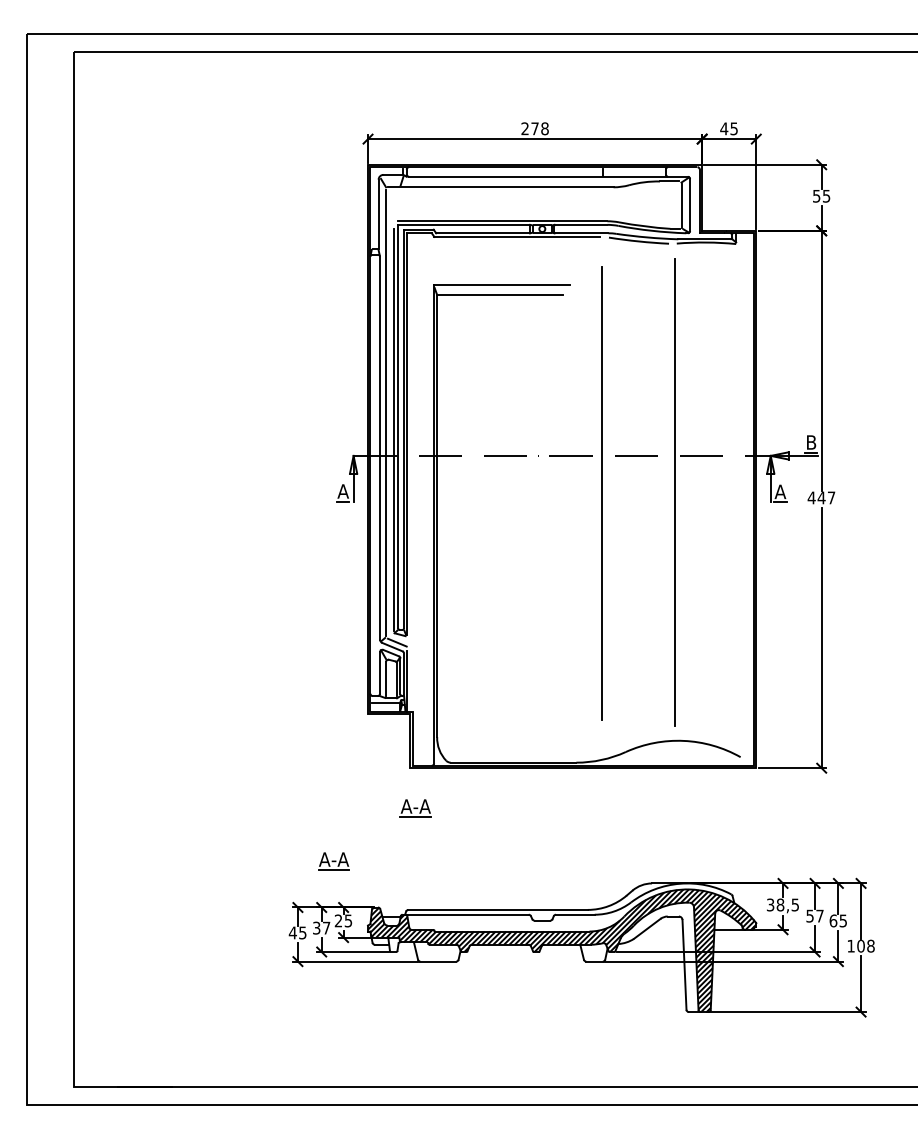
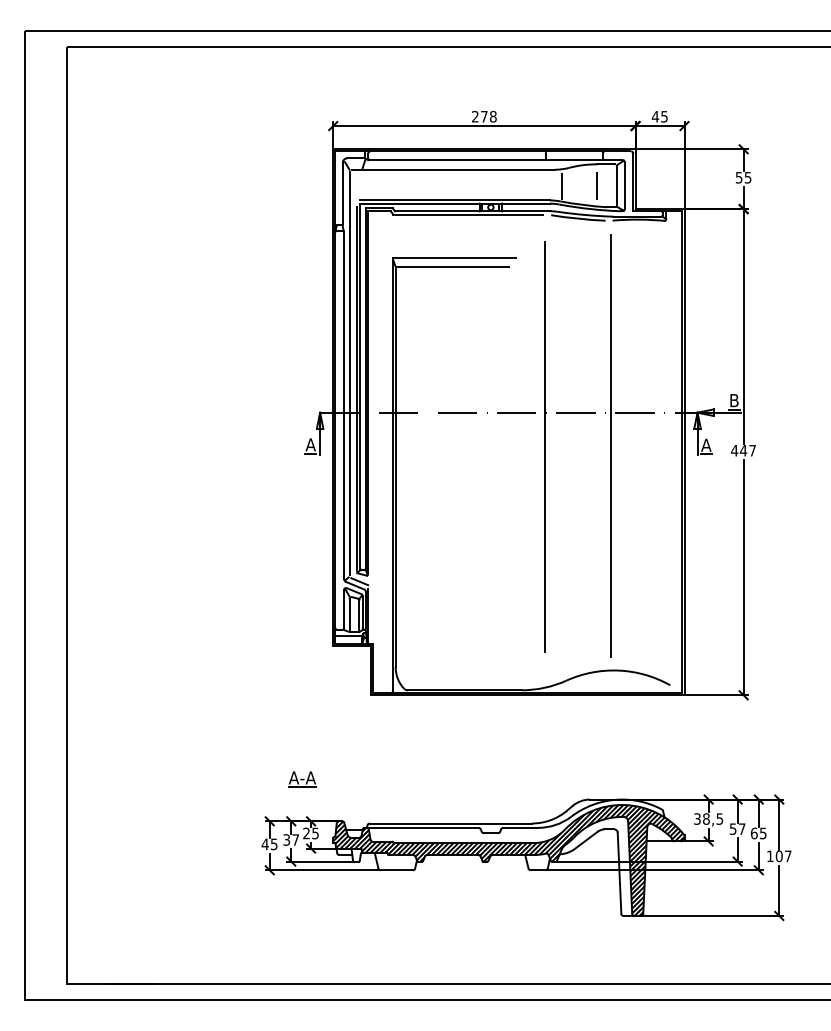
line: (621, 204) -> (562, 185), added
line: (660, 205) -> (597, 186), added
part: (415, 808) -> (376, 731), removed
text: (870, 946) -> (787, 856), 108 -> 107

